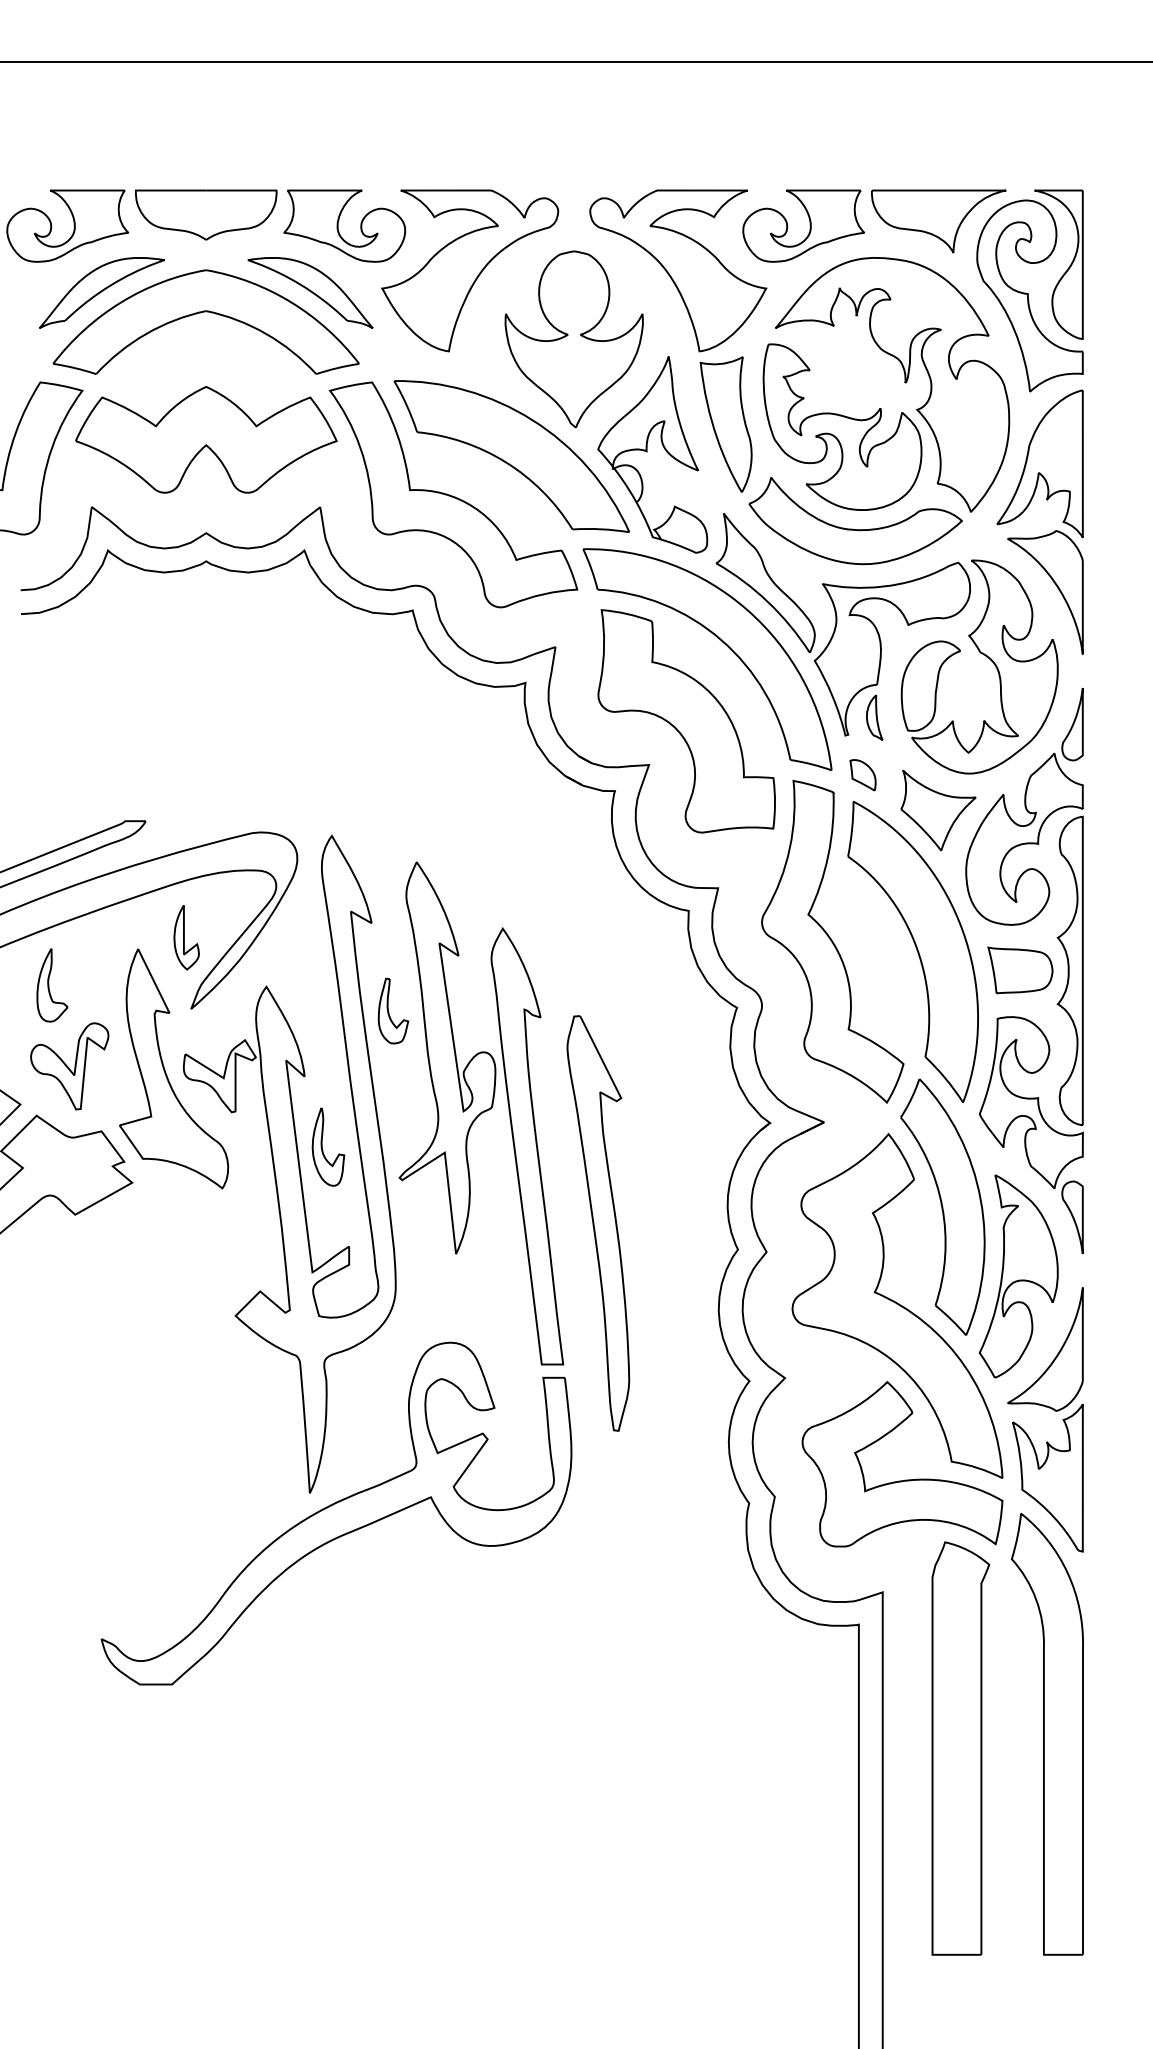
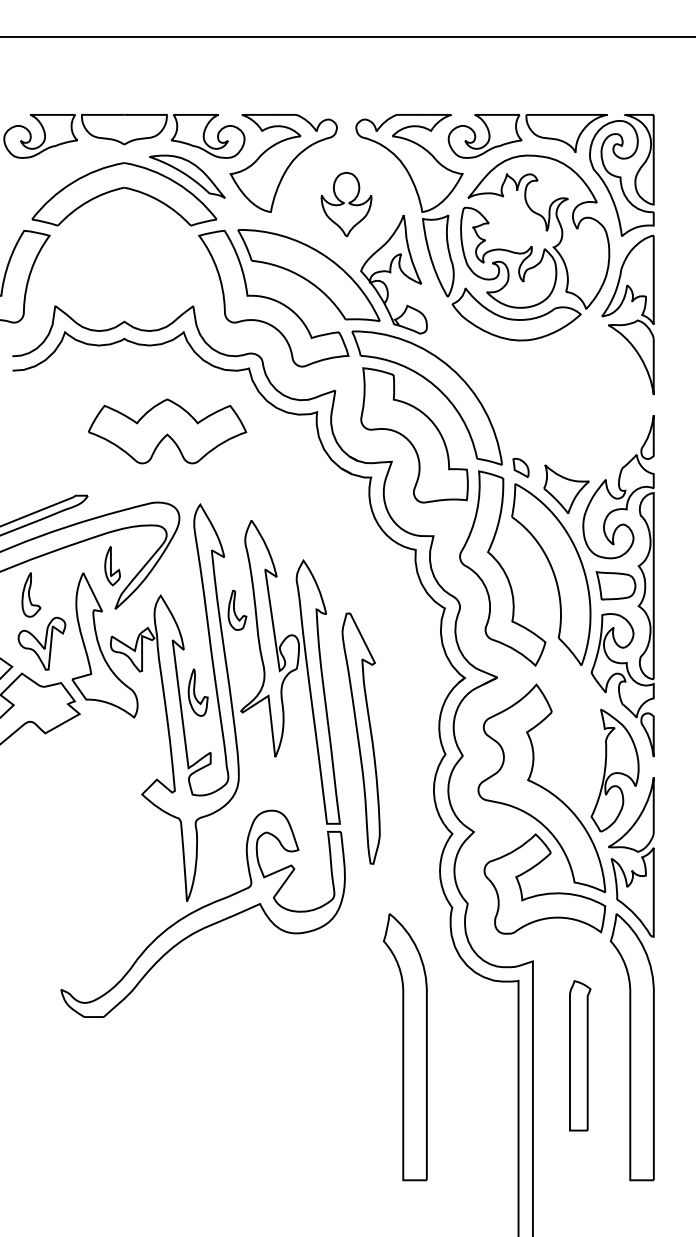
part: (102, 292) -> (61, 176), removed
part: (574, 338) -> (346, 204), size x0.6
part: (206, 439) -> (167, 431), moved
part: (887, 643) -> (535, 388), removed
part: (943, 1206) -> (569, 728), removed
part: (671, 1734) -> (405, 1047), added
part: (961, 1748) -> (580, 1055), size x0.6

